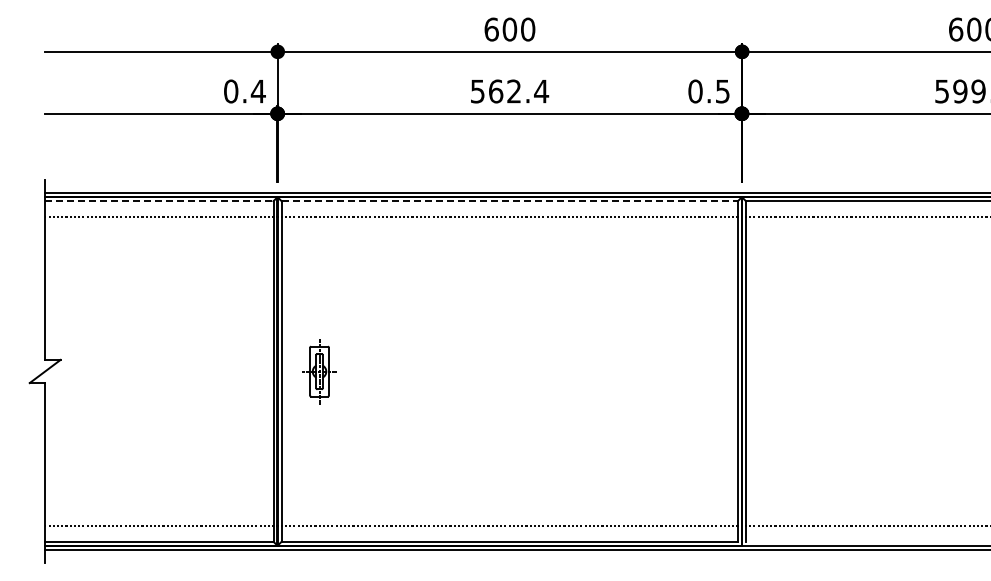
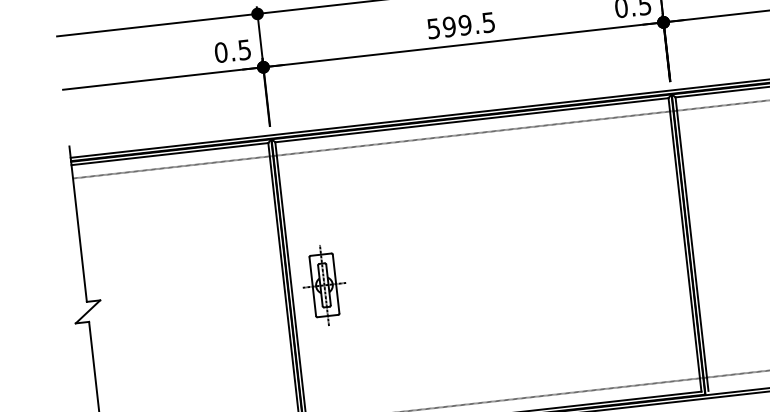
text: (257, 91) -> (243, 50), 0.4 -> 0.5
text: (518, 91) -> (468, 24), 562.4 -> 599.5
line: (159, 201) -> (170, 154), dashed -> solid
line: (510, 201) -> (472, 120), dashed -> solid
part: (319, 371) -> (324, 285), size x1.43

